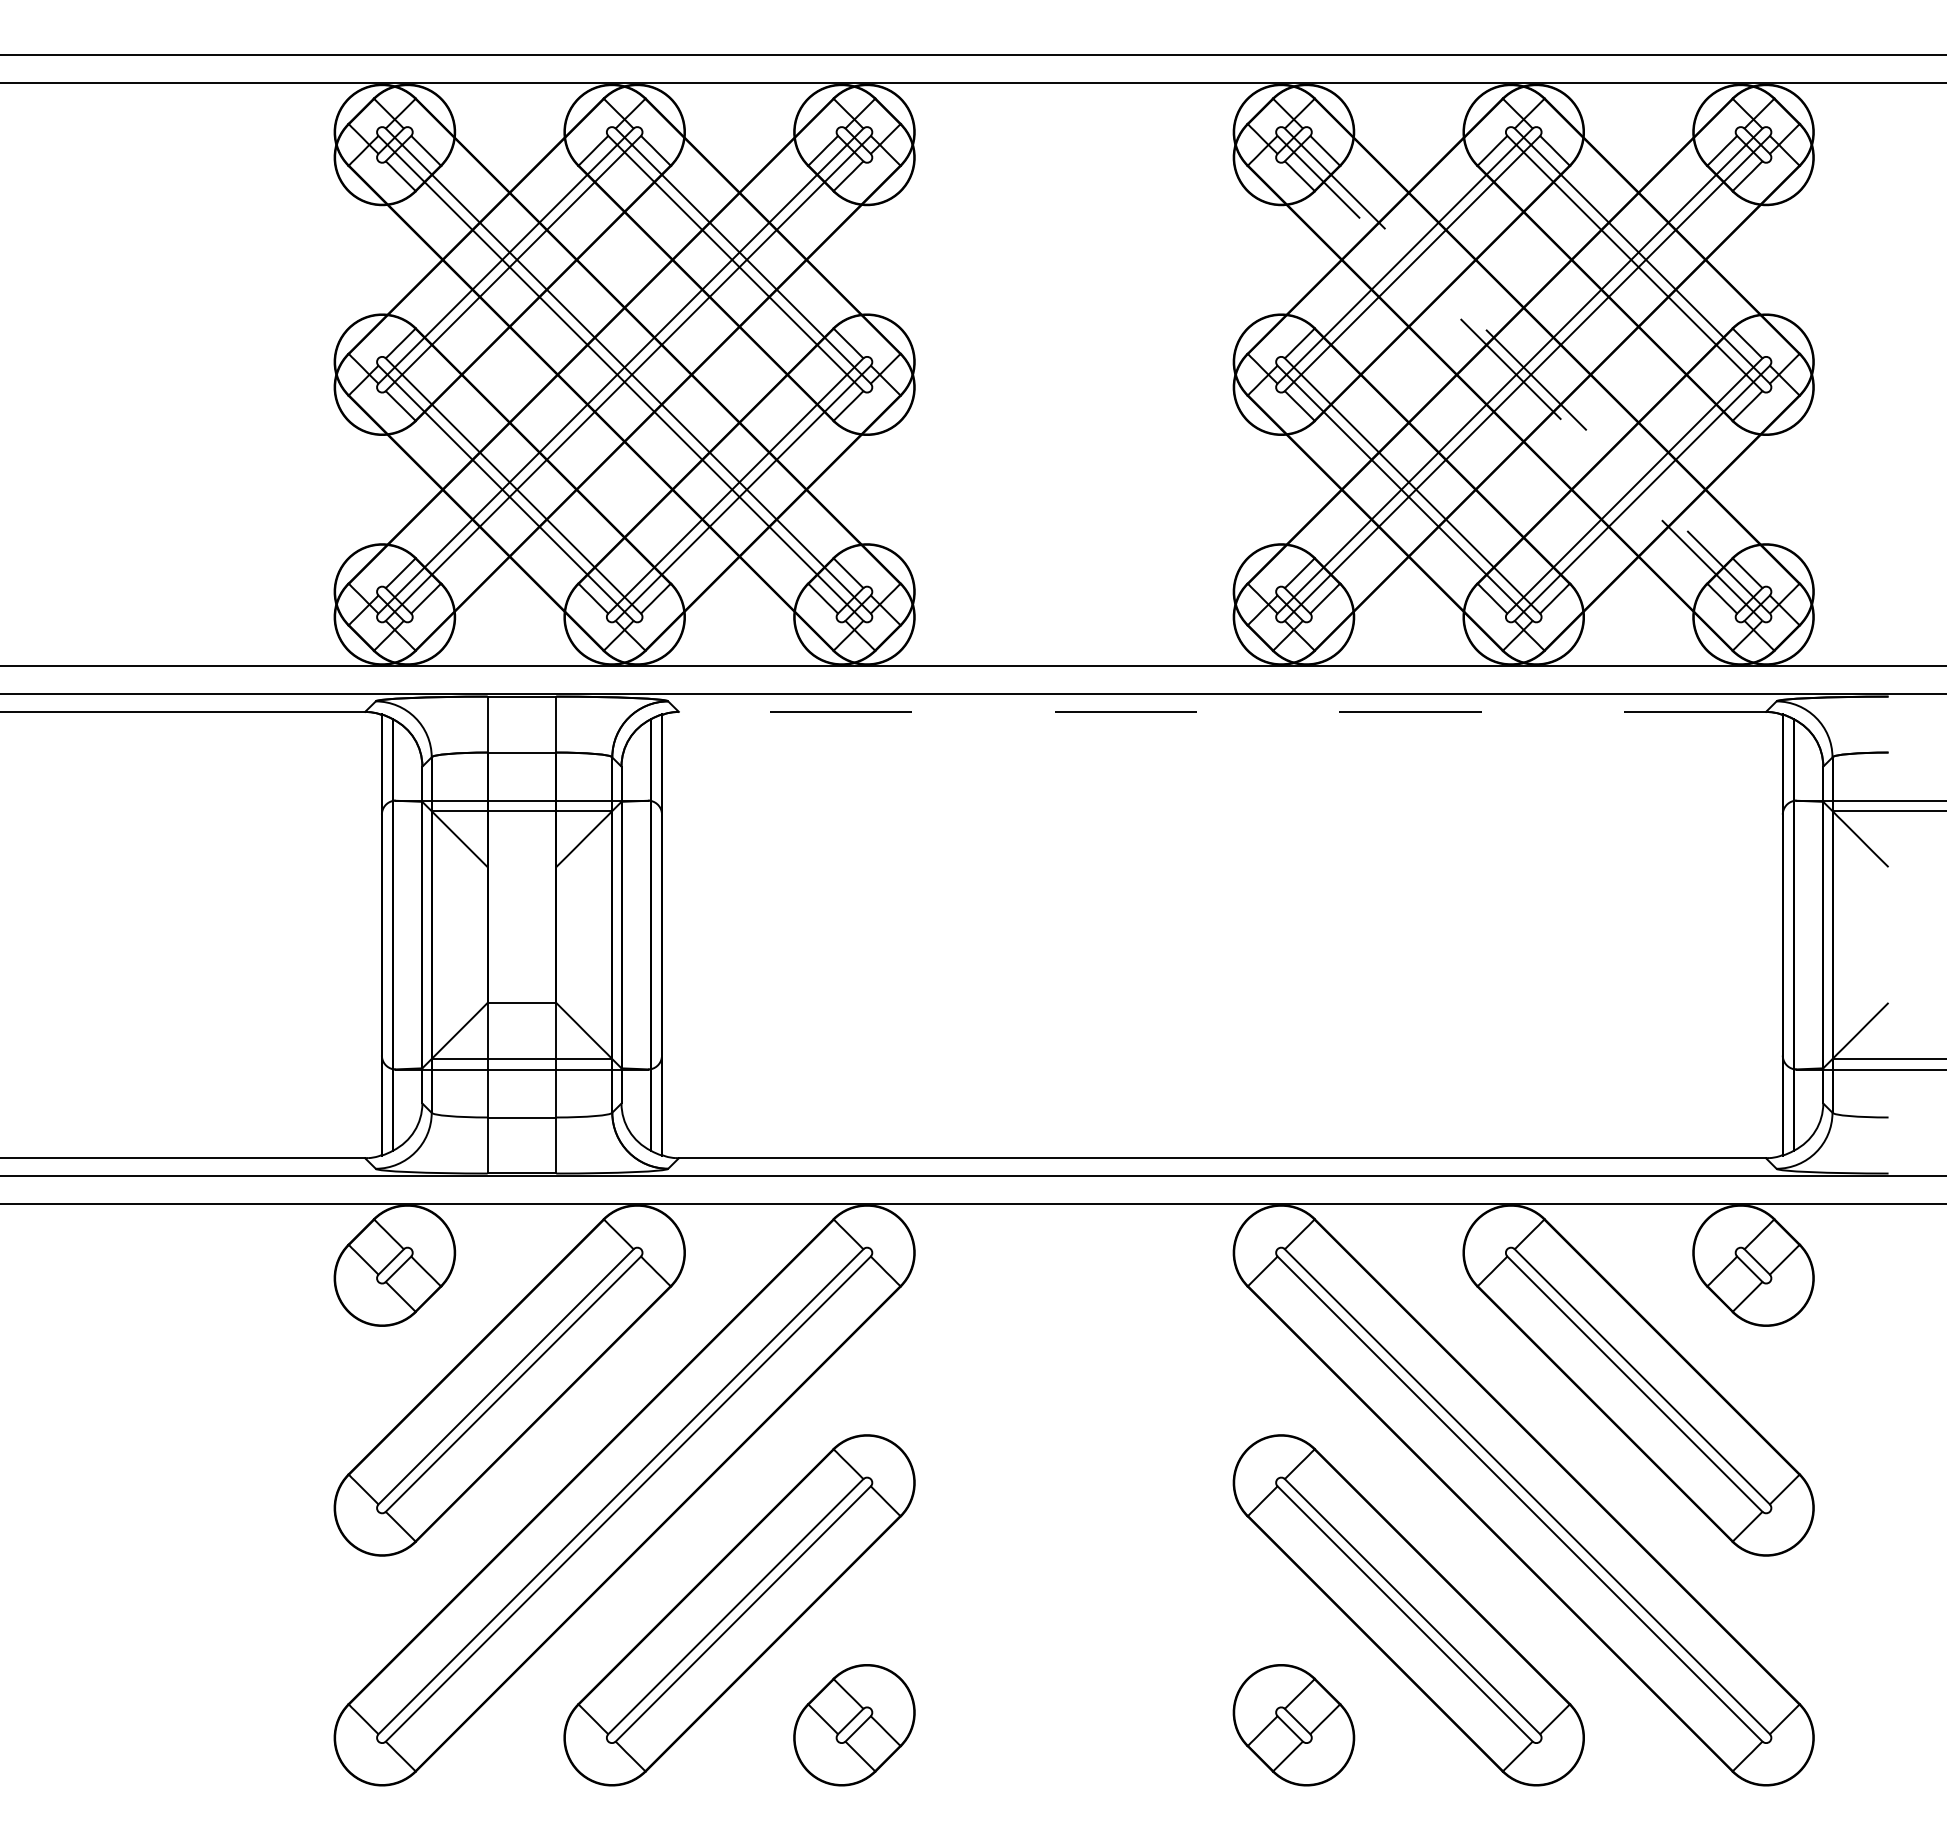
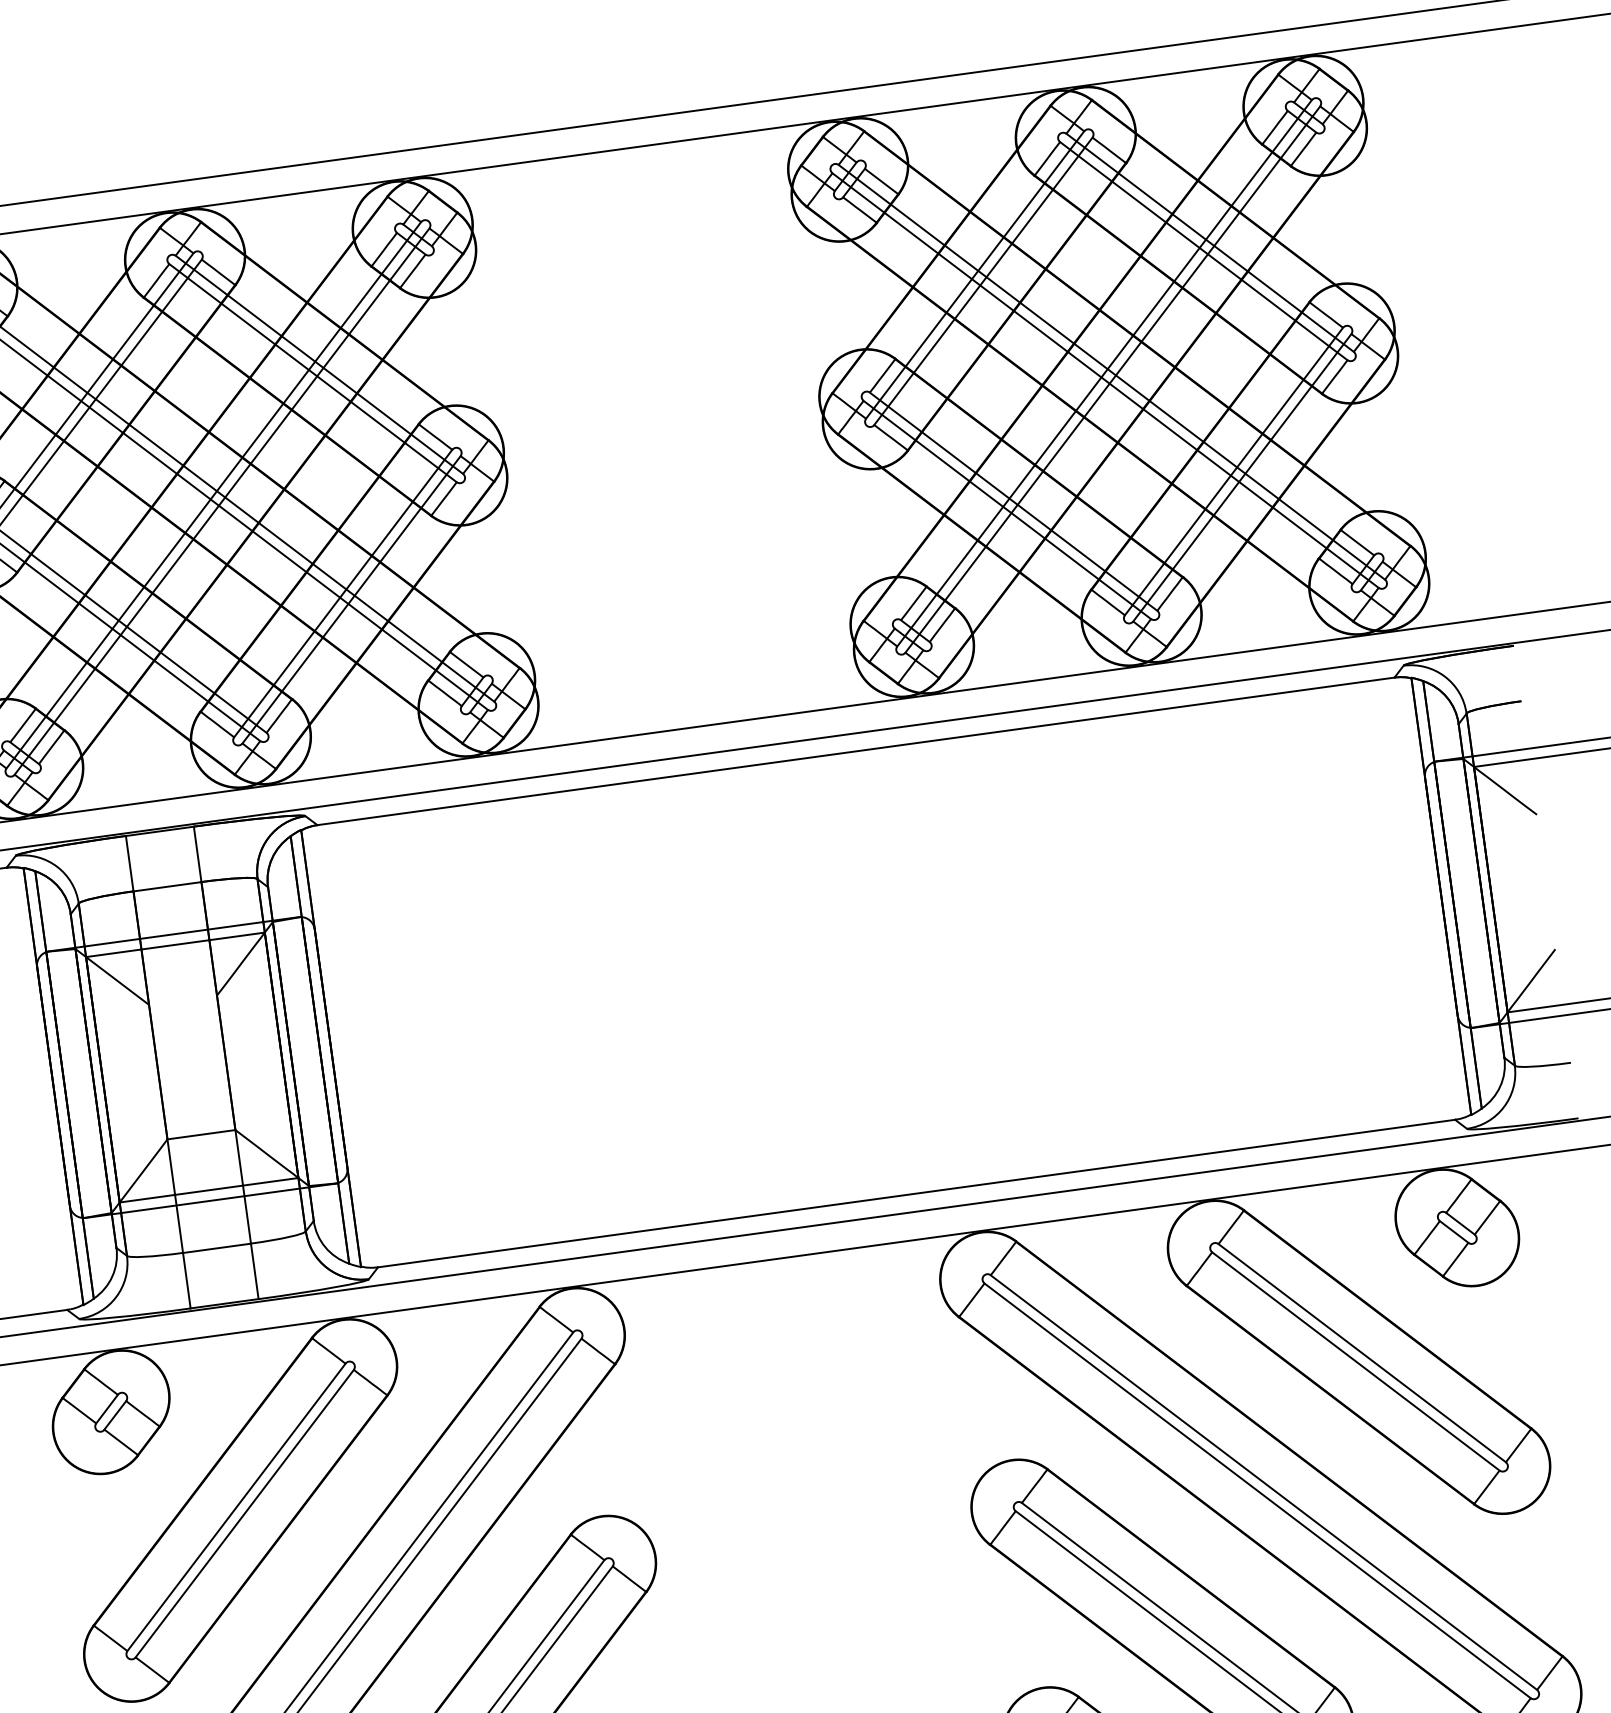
line: (1527, 371) -> (1112, 372), dashed -> solid
line: (1520, 378) -> (1106, 380), dashed -> solid
line: (1222, 711) -> (855, 750), dashed -> solid

